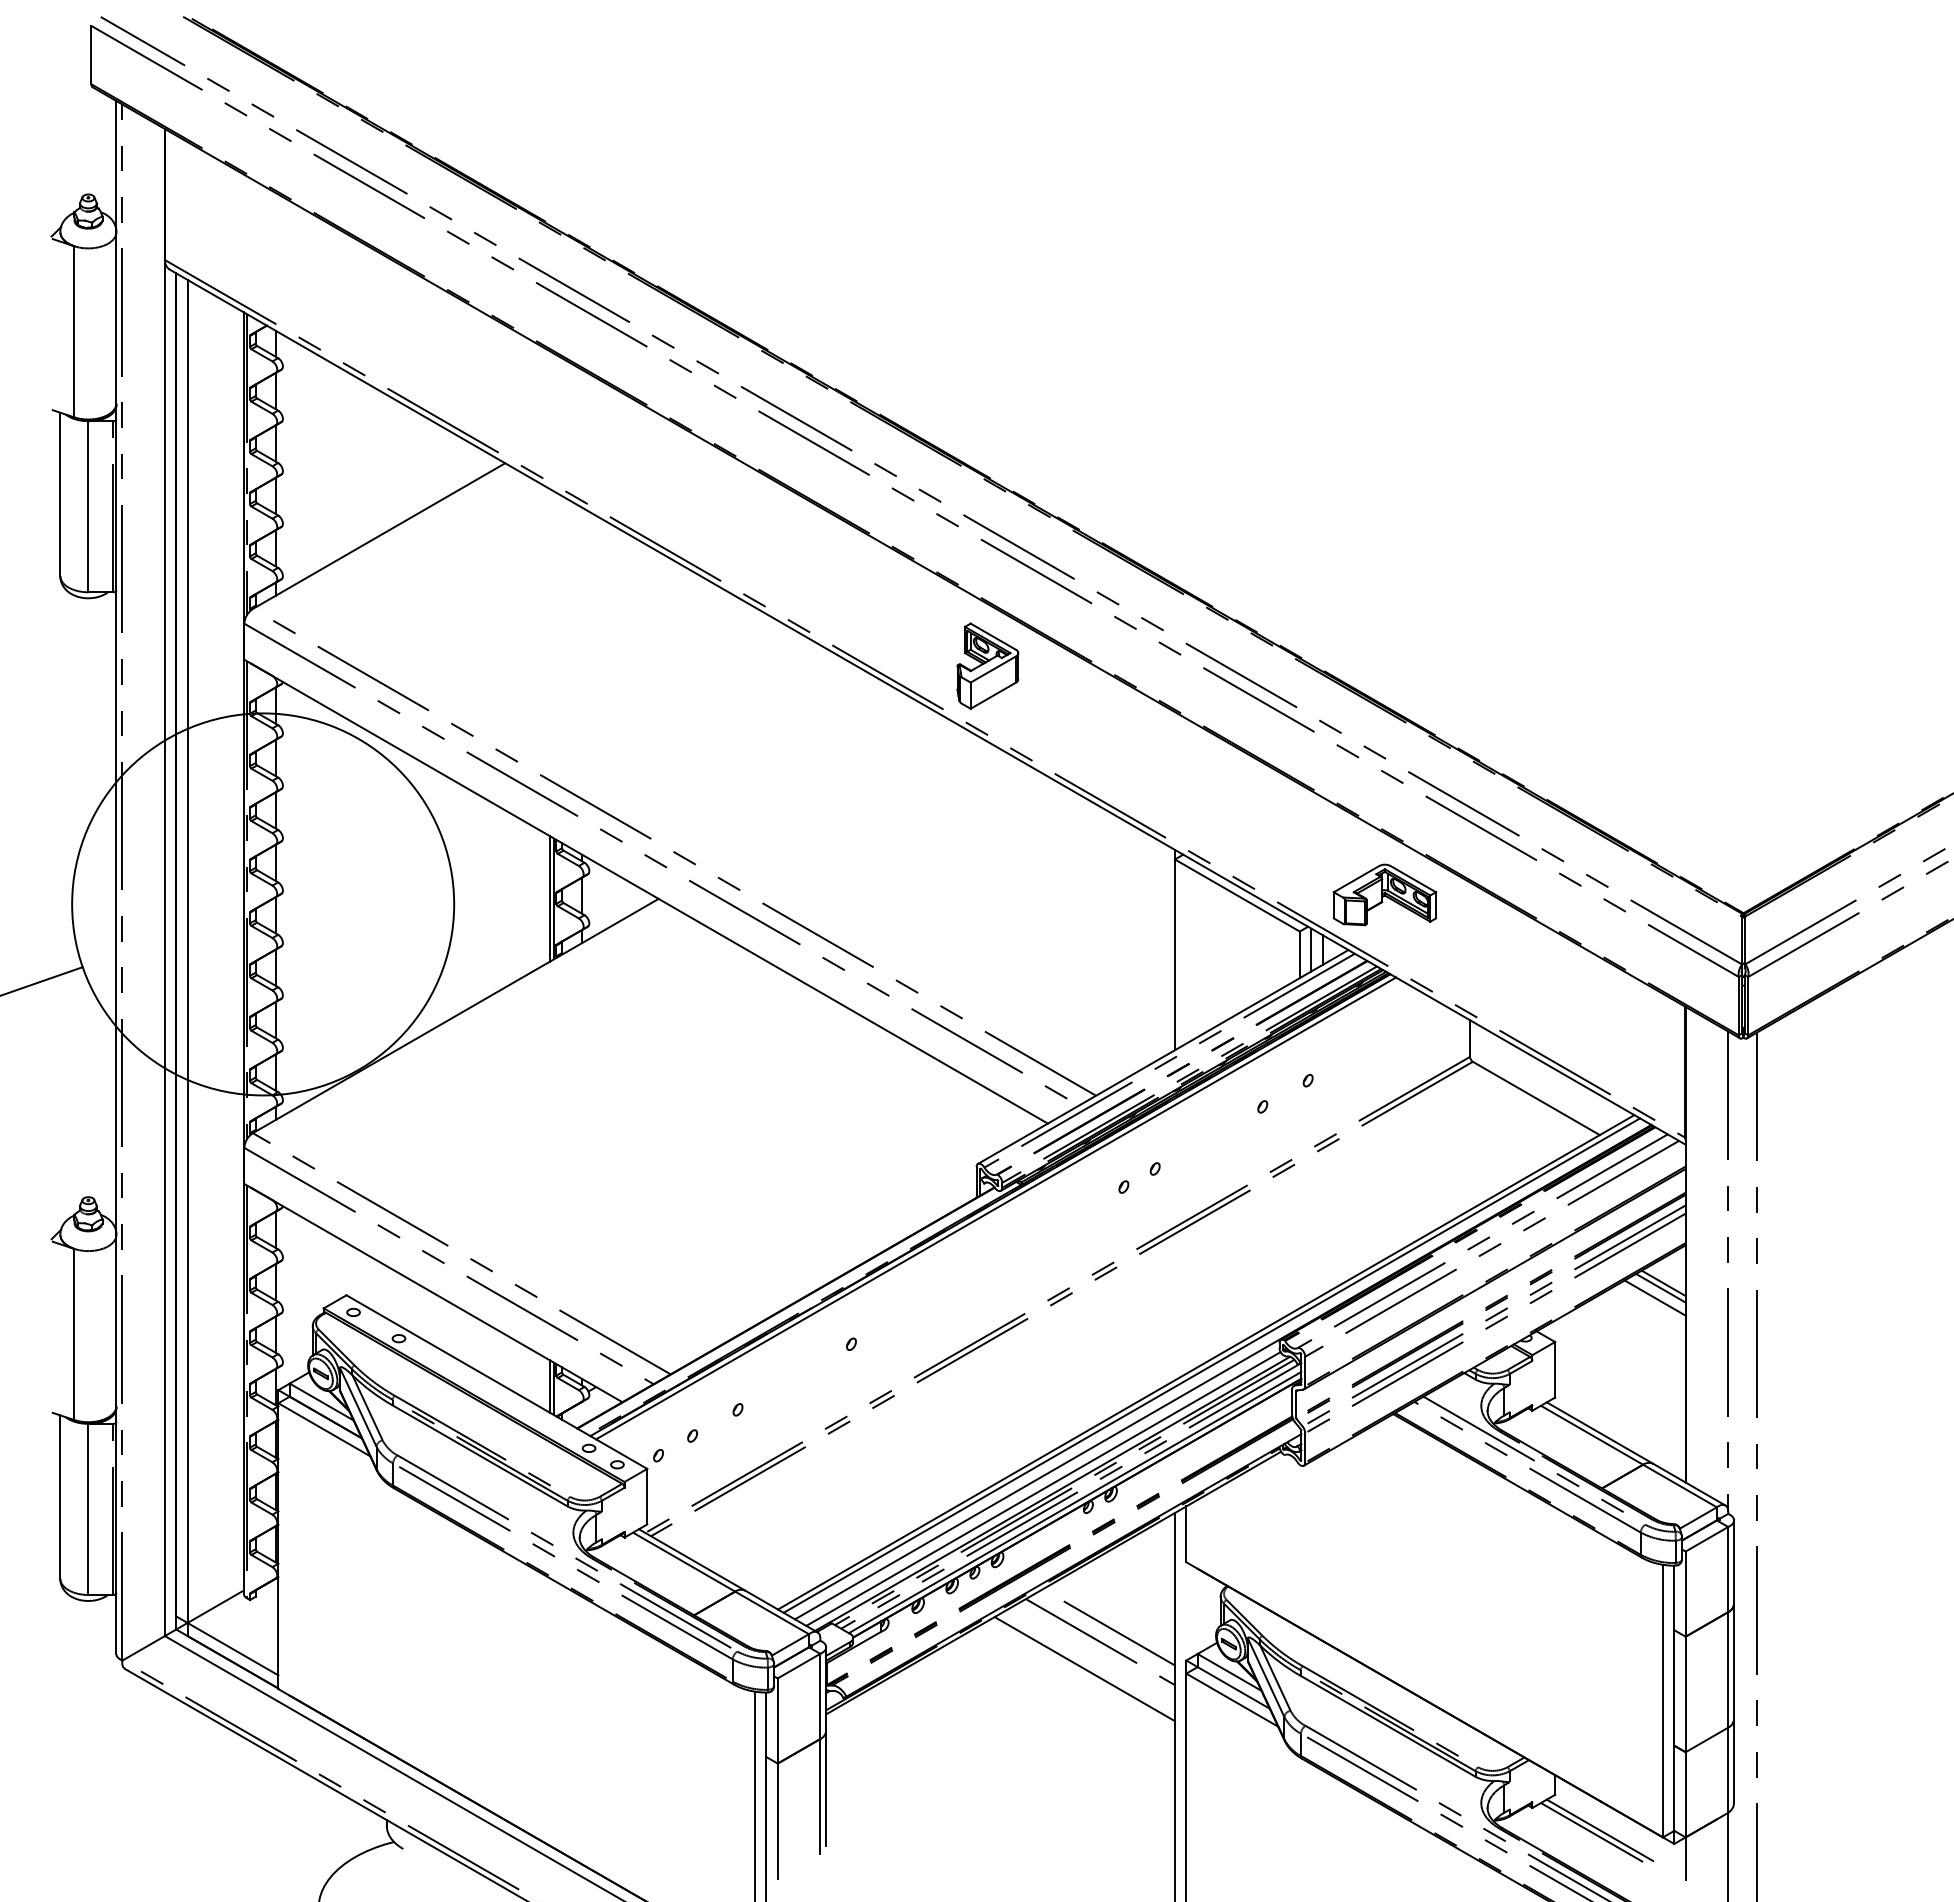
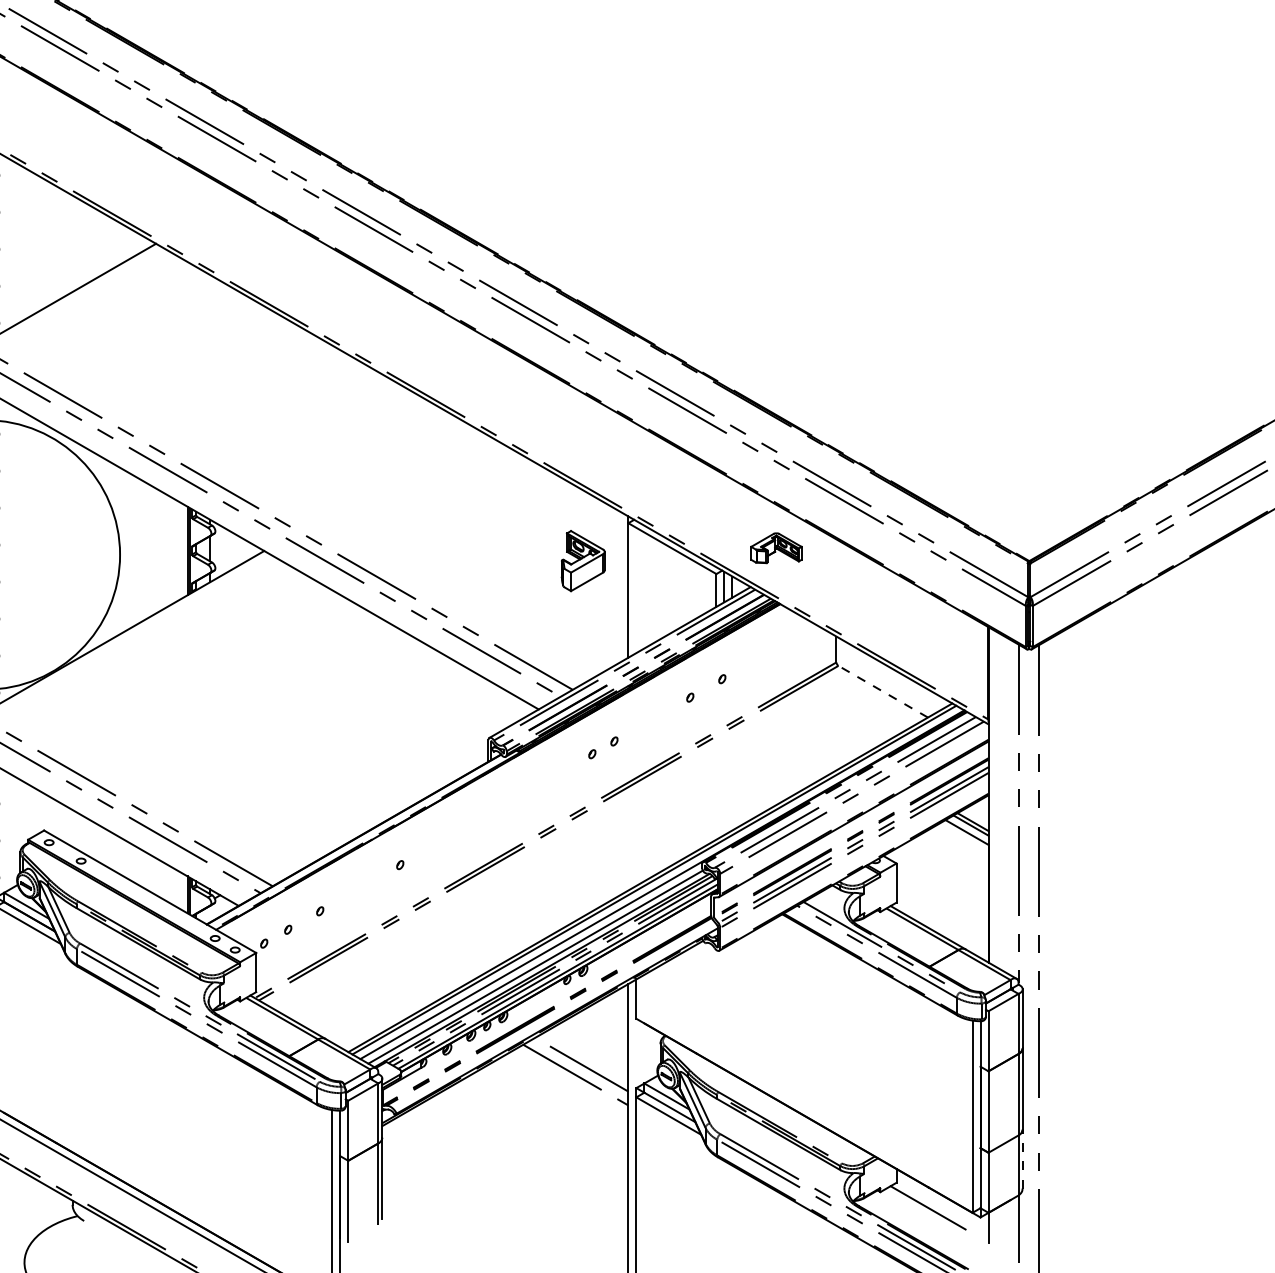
part: (987, 665) -> (582, 560), moved
part: (1384, 894) -> (776, 547), size x0.7
line: (1535, 1098) -> (882, 691), solid -> dashed
line: (996, 1208) -> (502, 769), removed
line: (1084, 1669) -> (564, 1094), removed
line: (1734, 1761) -> (1022, 1159), solid -> dashed
line: (1591, 1832) -> (922, 1209), removed

